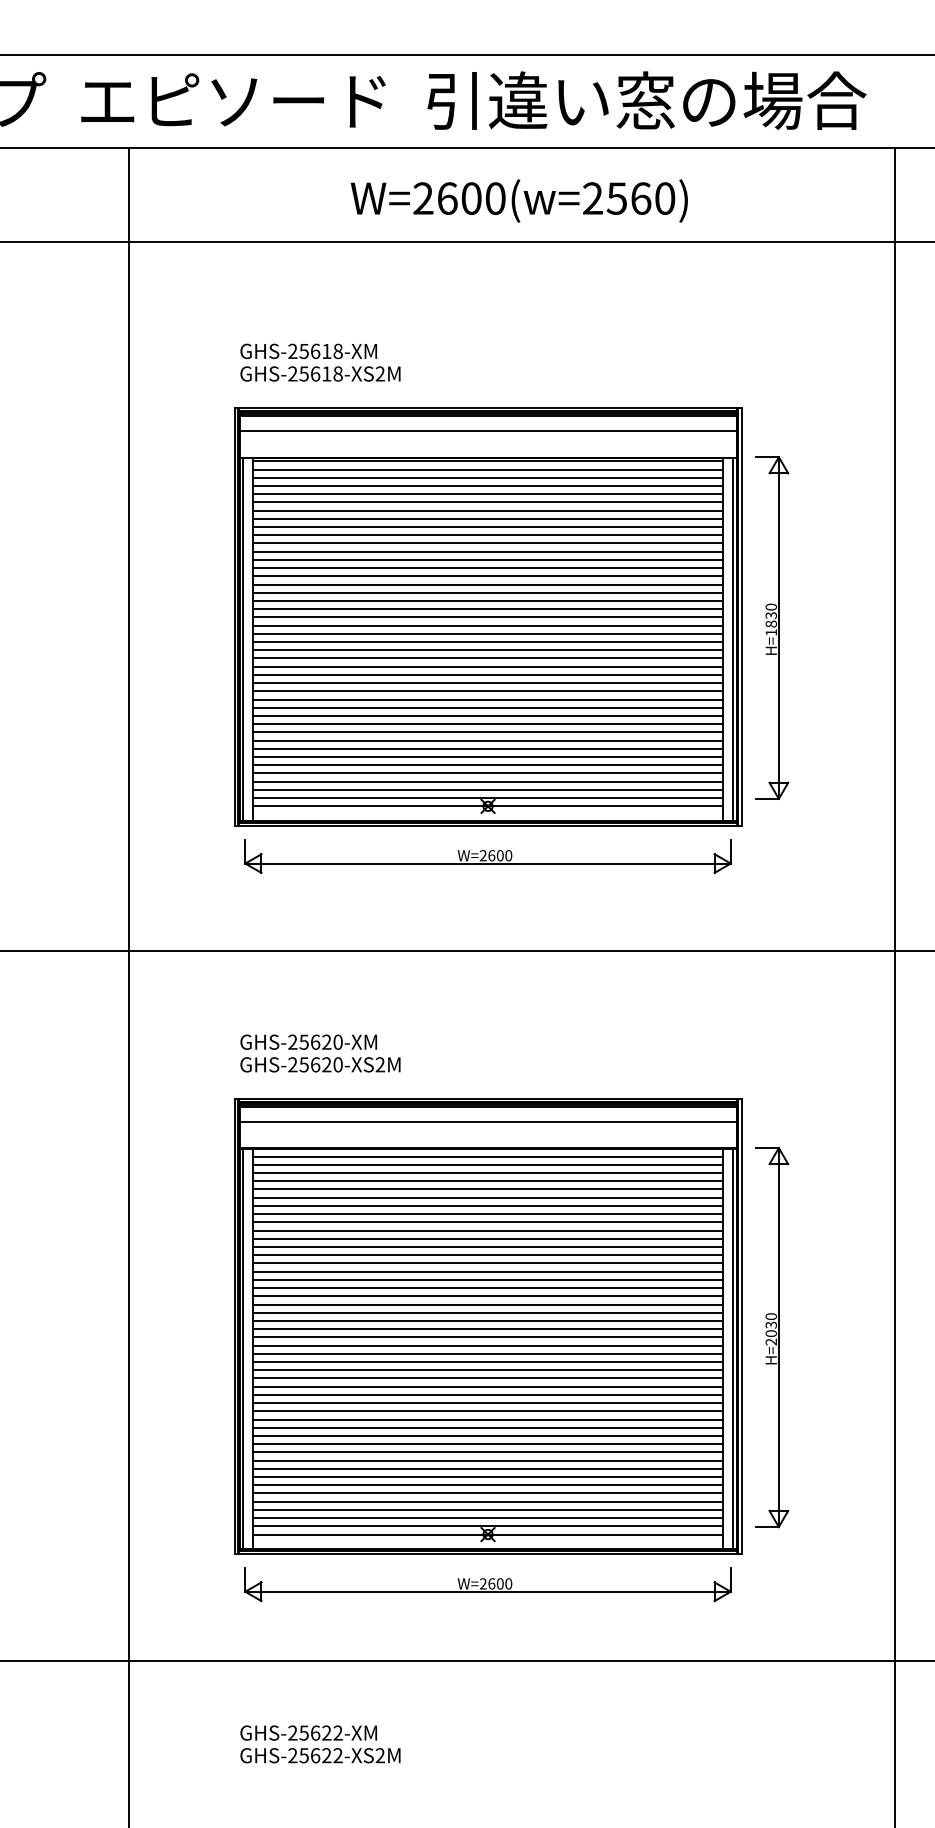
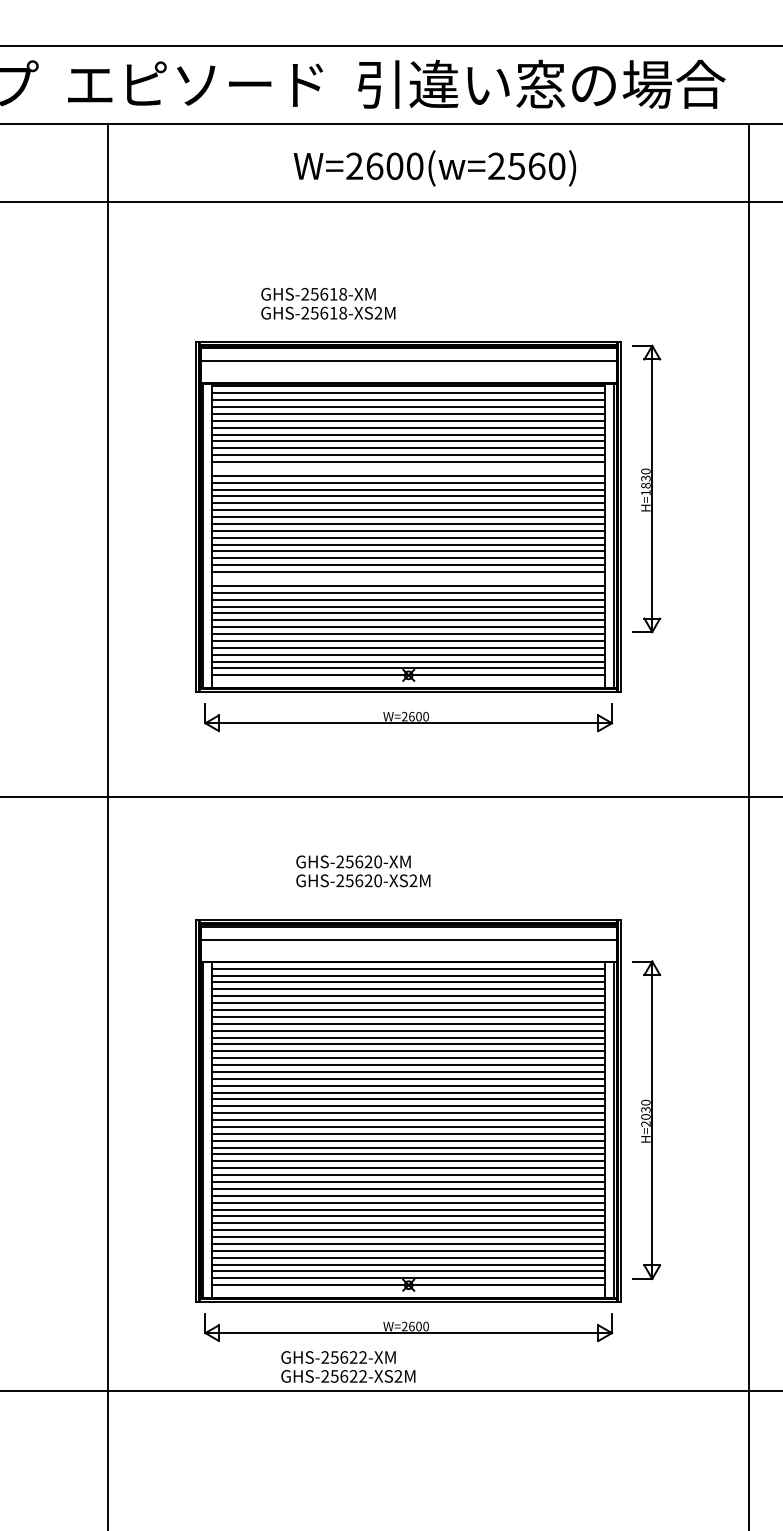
text: (320, 362) -> (328, 303), moved
line: (487, 559) -> (408, 468), removed
part: (771, 627) -> (646, 488), moved
line: (487, 691) -> (408, 579), removed
text: (320, 1053) -> (363, 871), moved
text: (320, 1743) -> (348, 1366), moved

